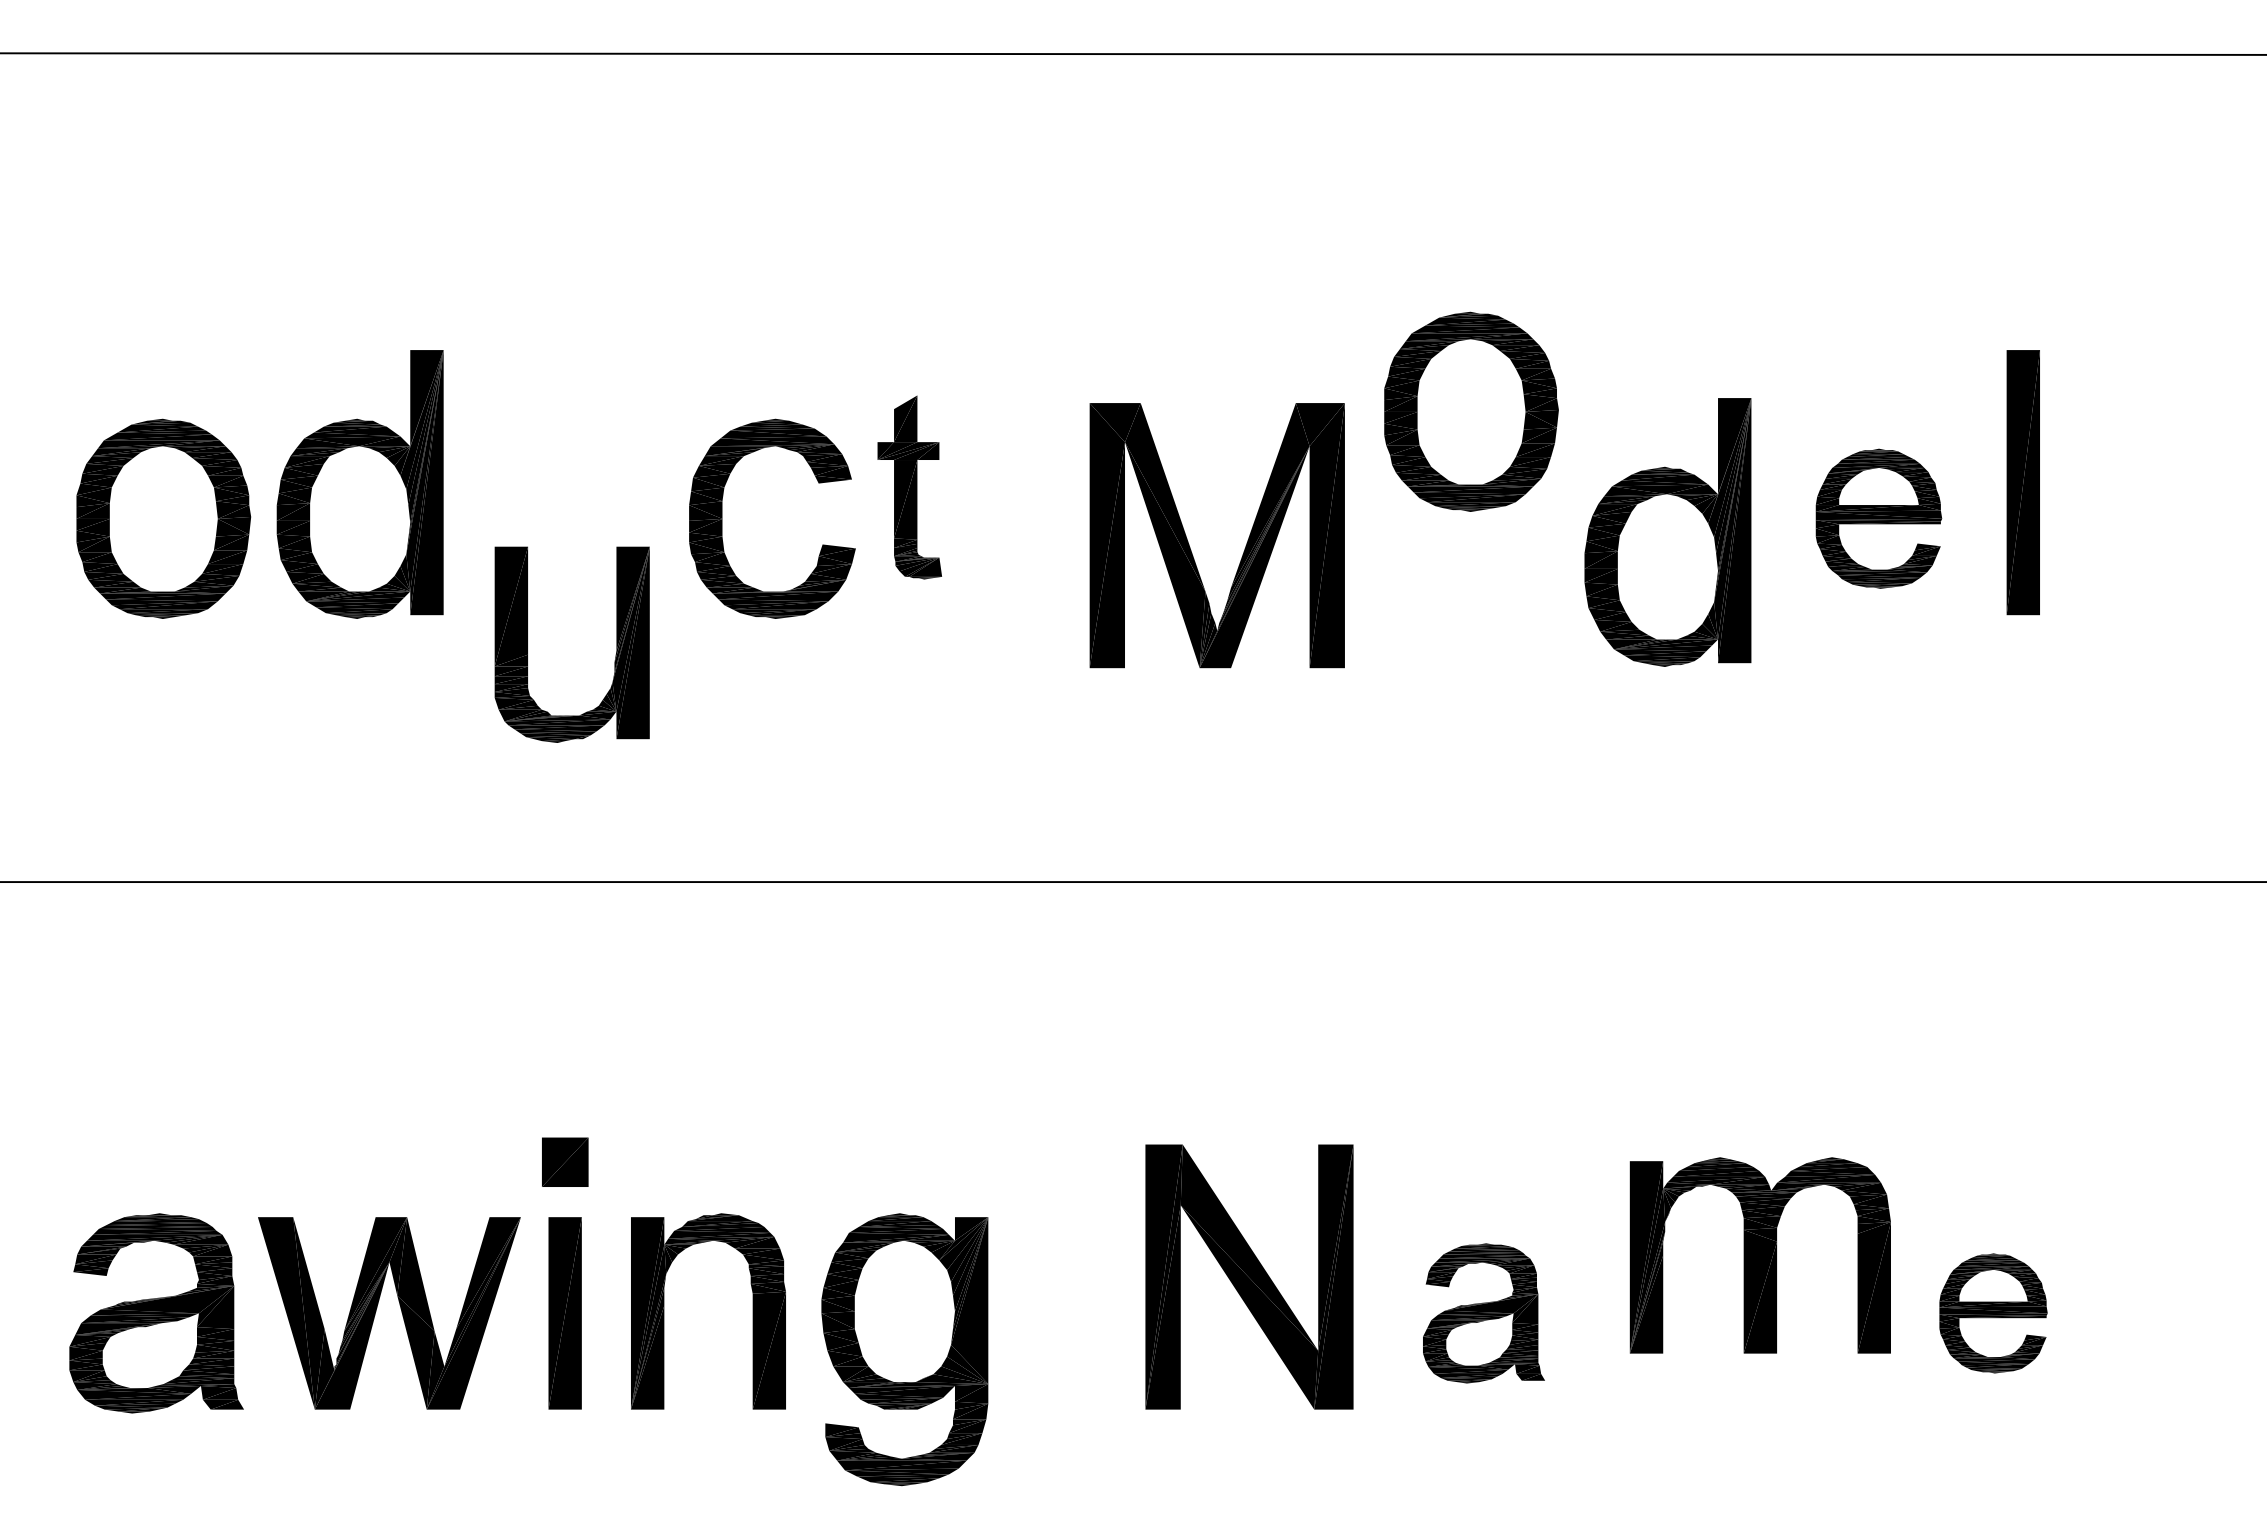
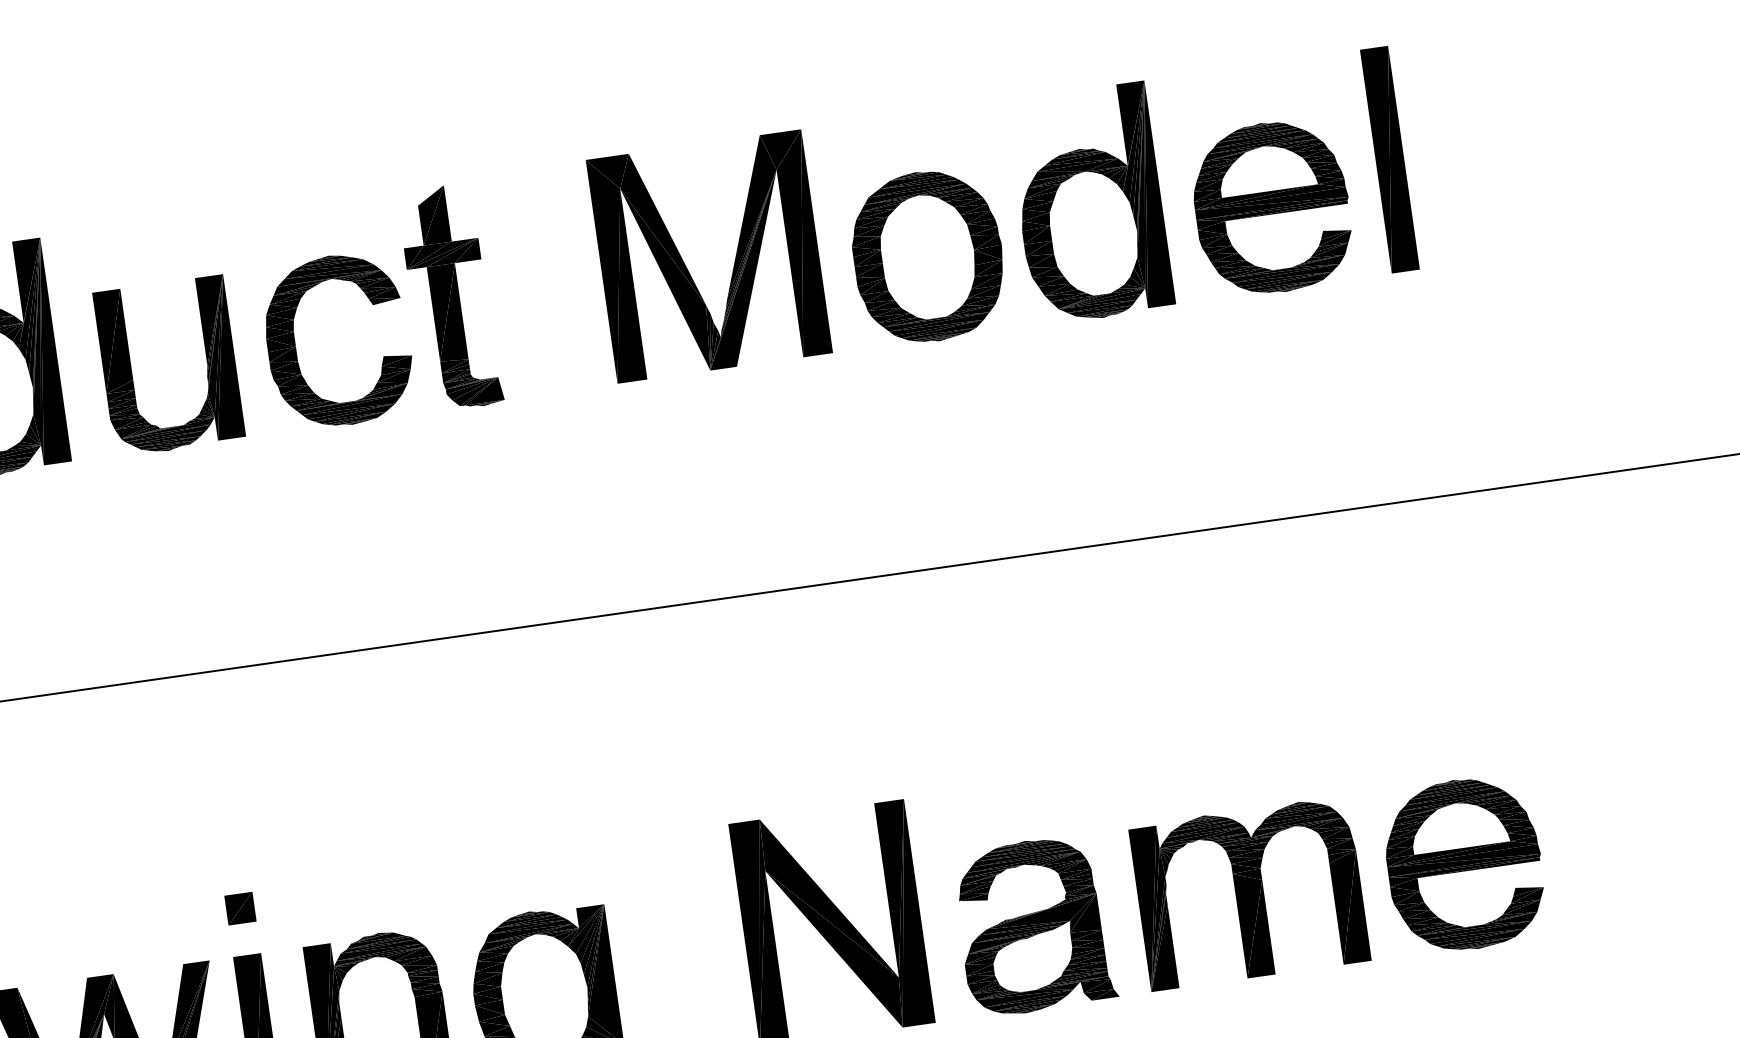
part: (1471, 411) -> (928, 256), moved
part: (909, 487) -> (450, 297), size x1.43
part: (1878, 518) -> (1271, 207), size x1.43
part: (1667, 532) -> (1089, 204), moved
part: (1189, 544) -> (686, 267), moved
part: (527, 644) -> (131, 371), moved
part: (564, 1161) -> (239, 908), size x0.71
part: (1759, 1255) -> (1249, 893), moved
part: (1483, 1313) -> (1033, 926), size x1.43
part: (1993, 1313) -> (1464, 864), size x1.67

